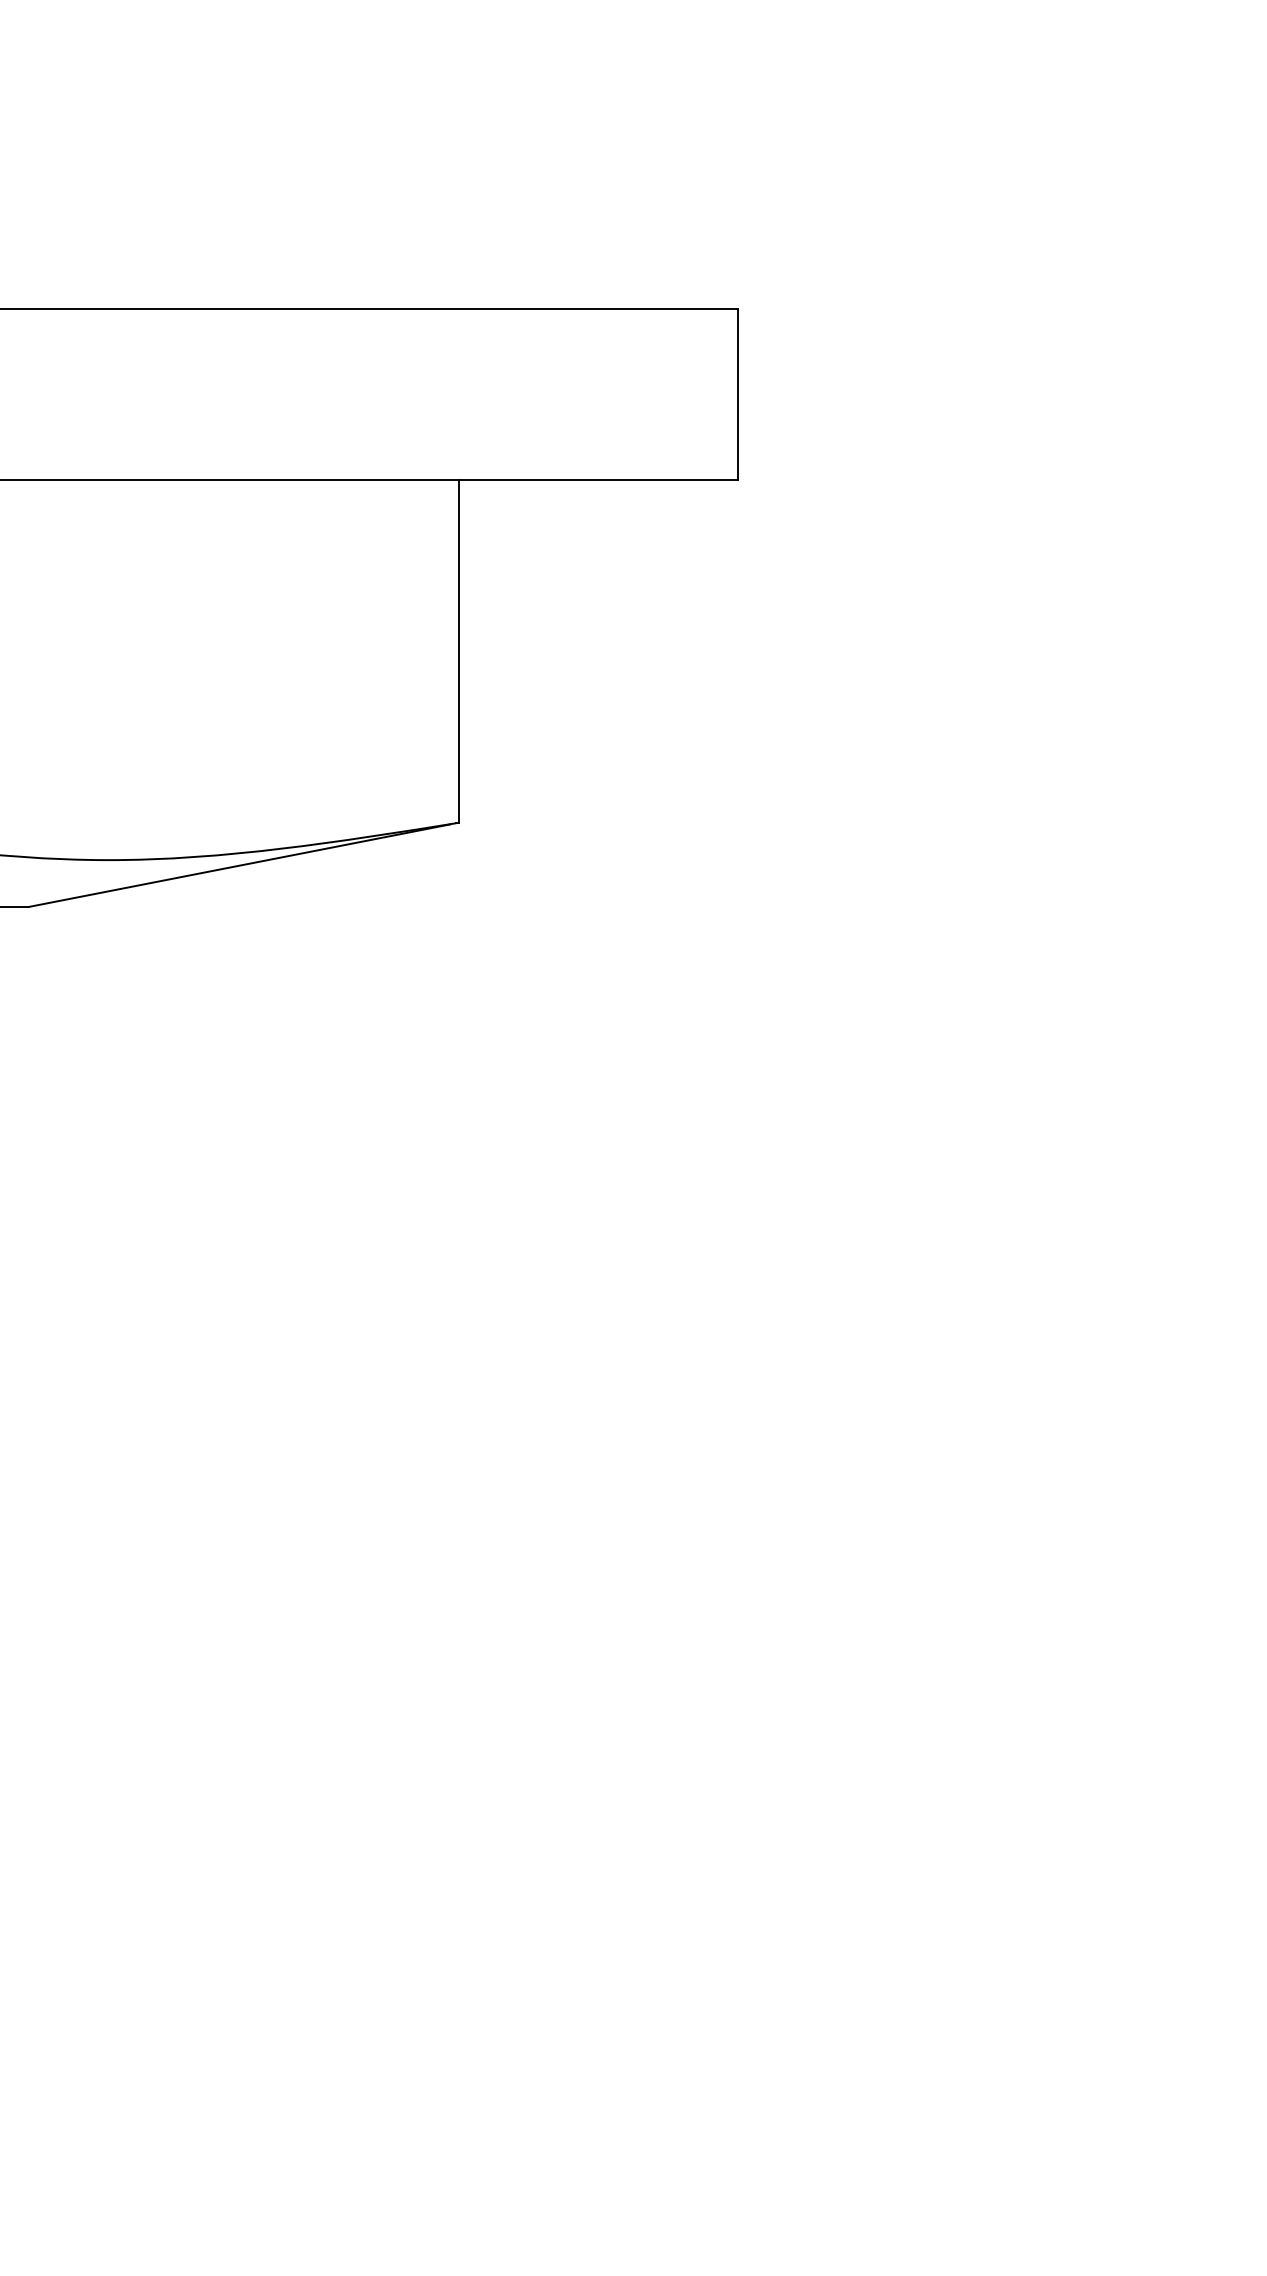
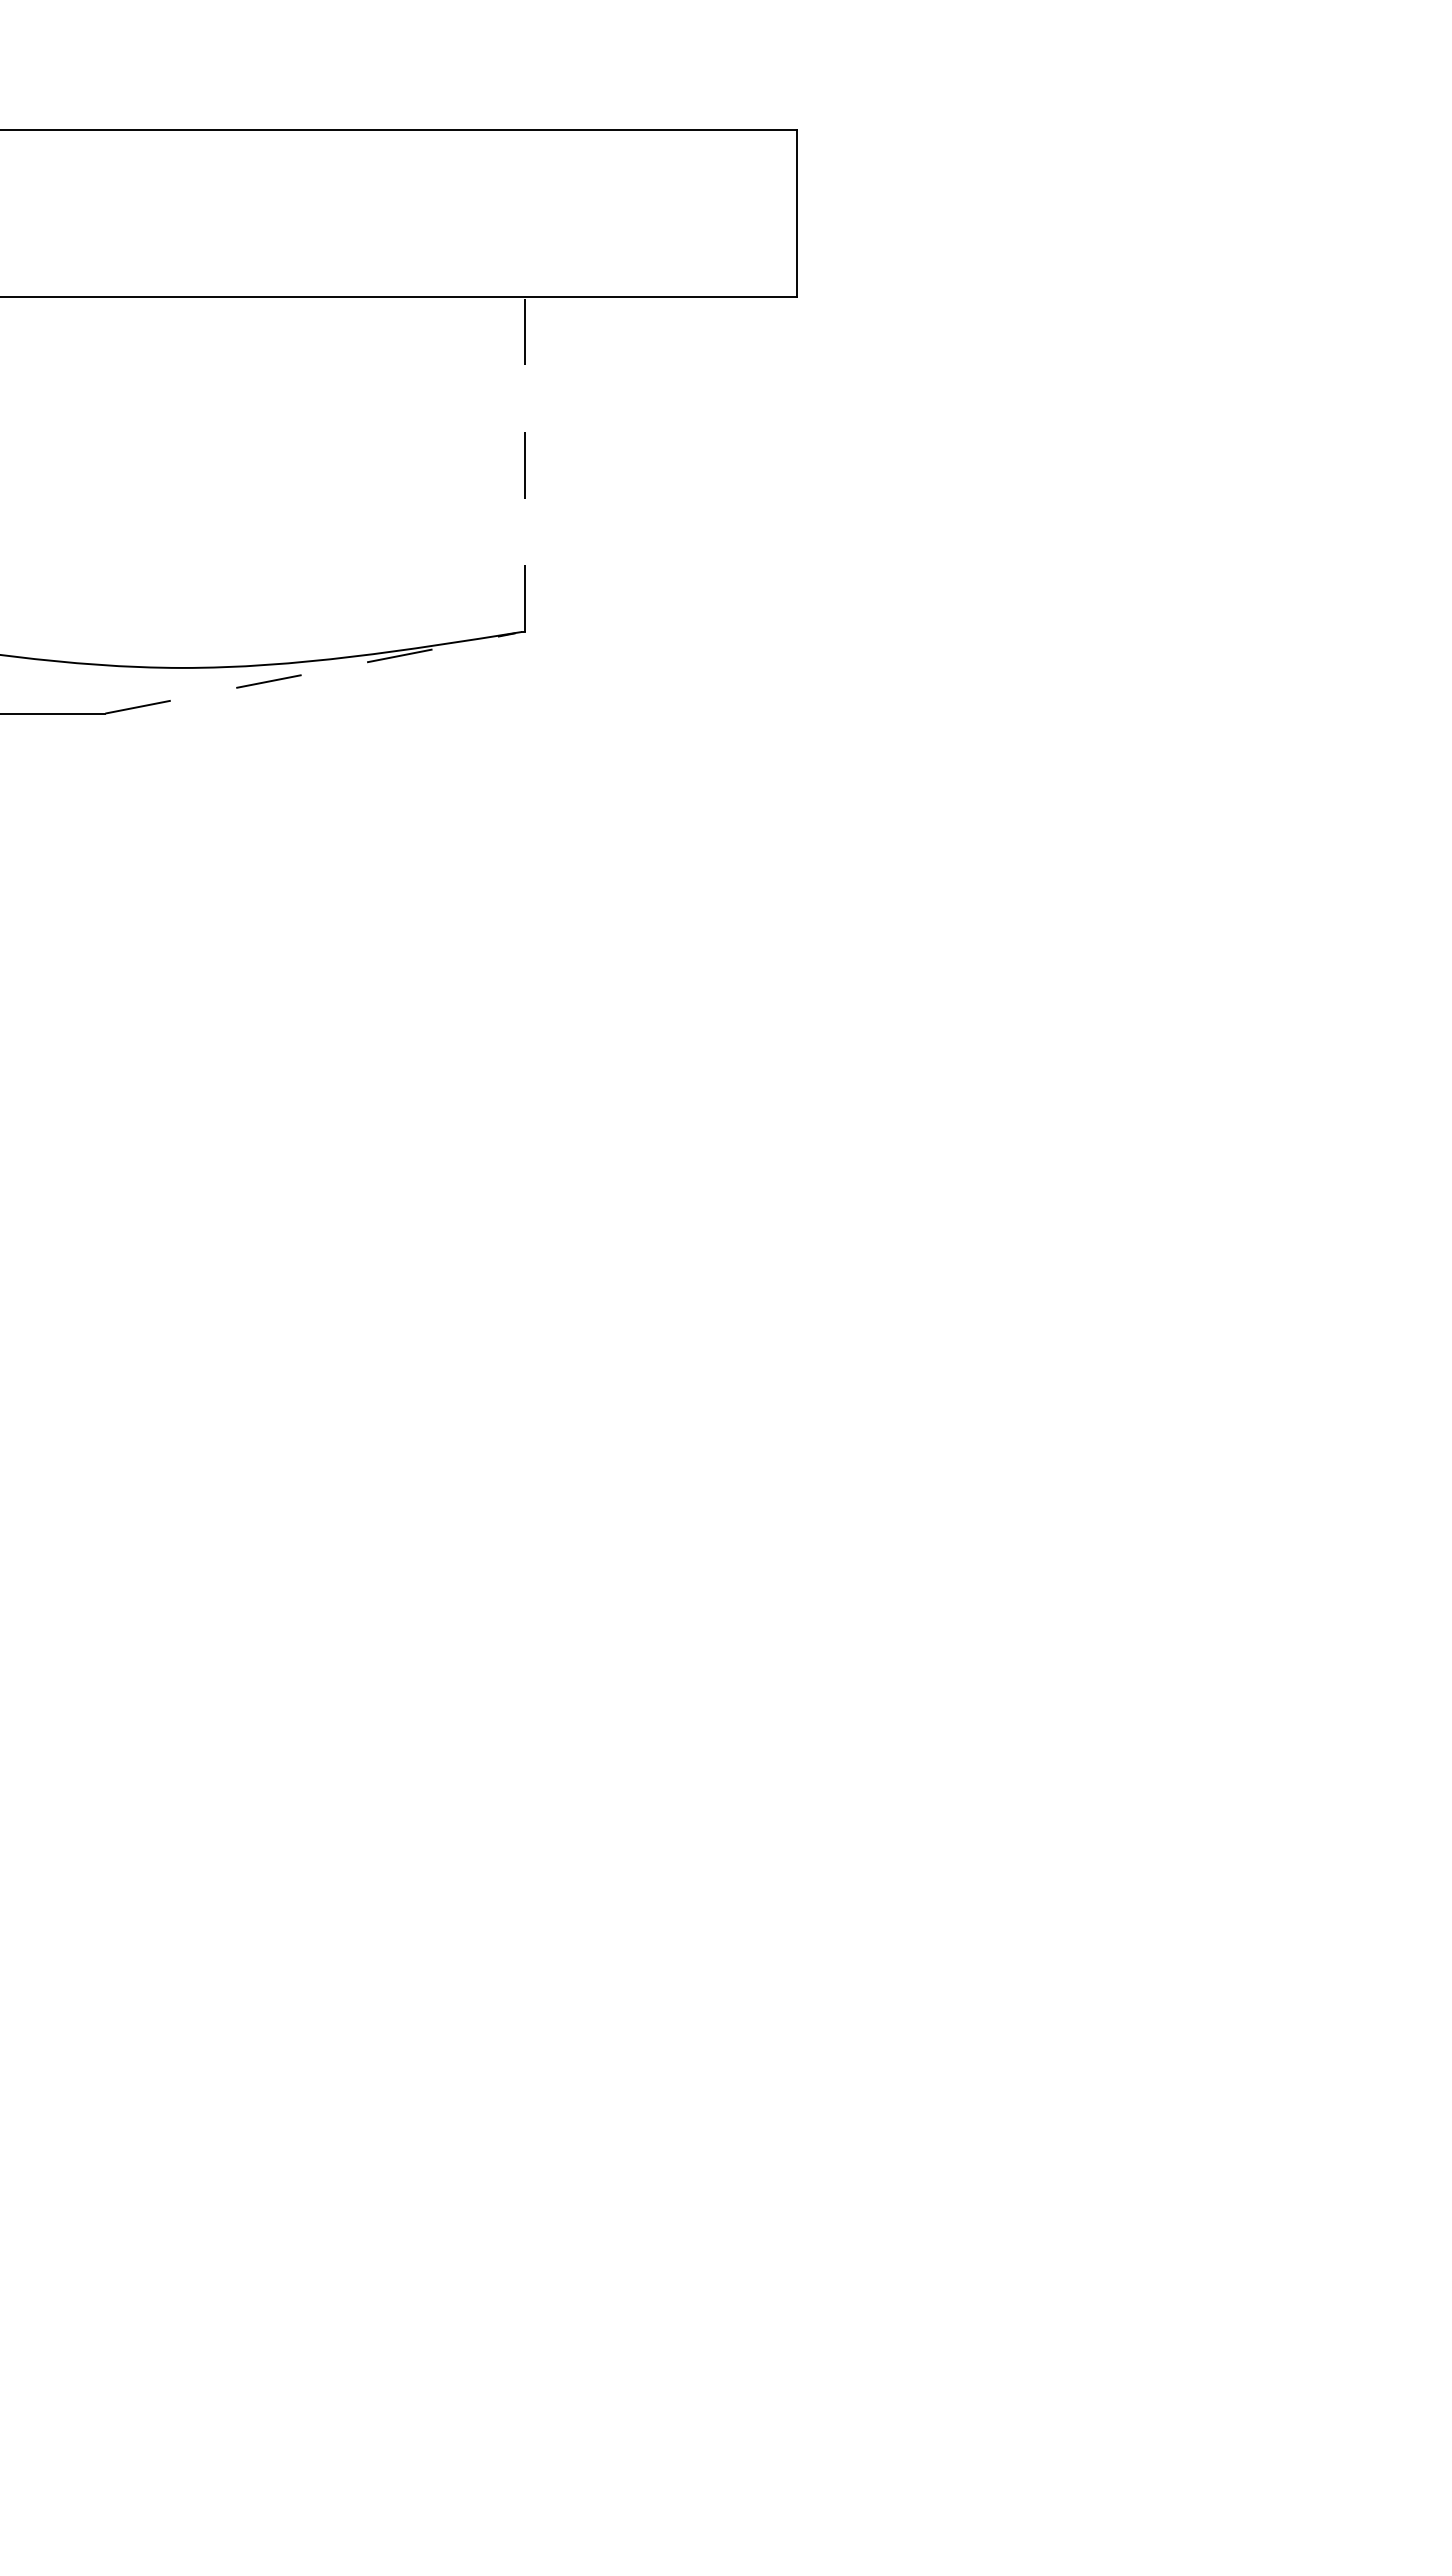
line: (459, 651) -> (525, 464), solid -> dashed
line: (240, 865) -> (311, 673), solid -> dashed

